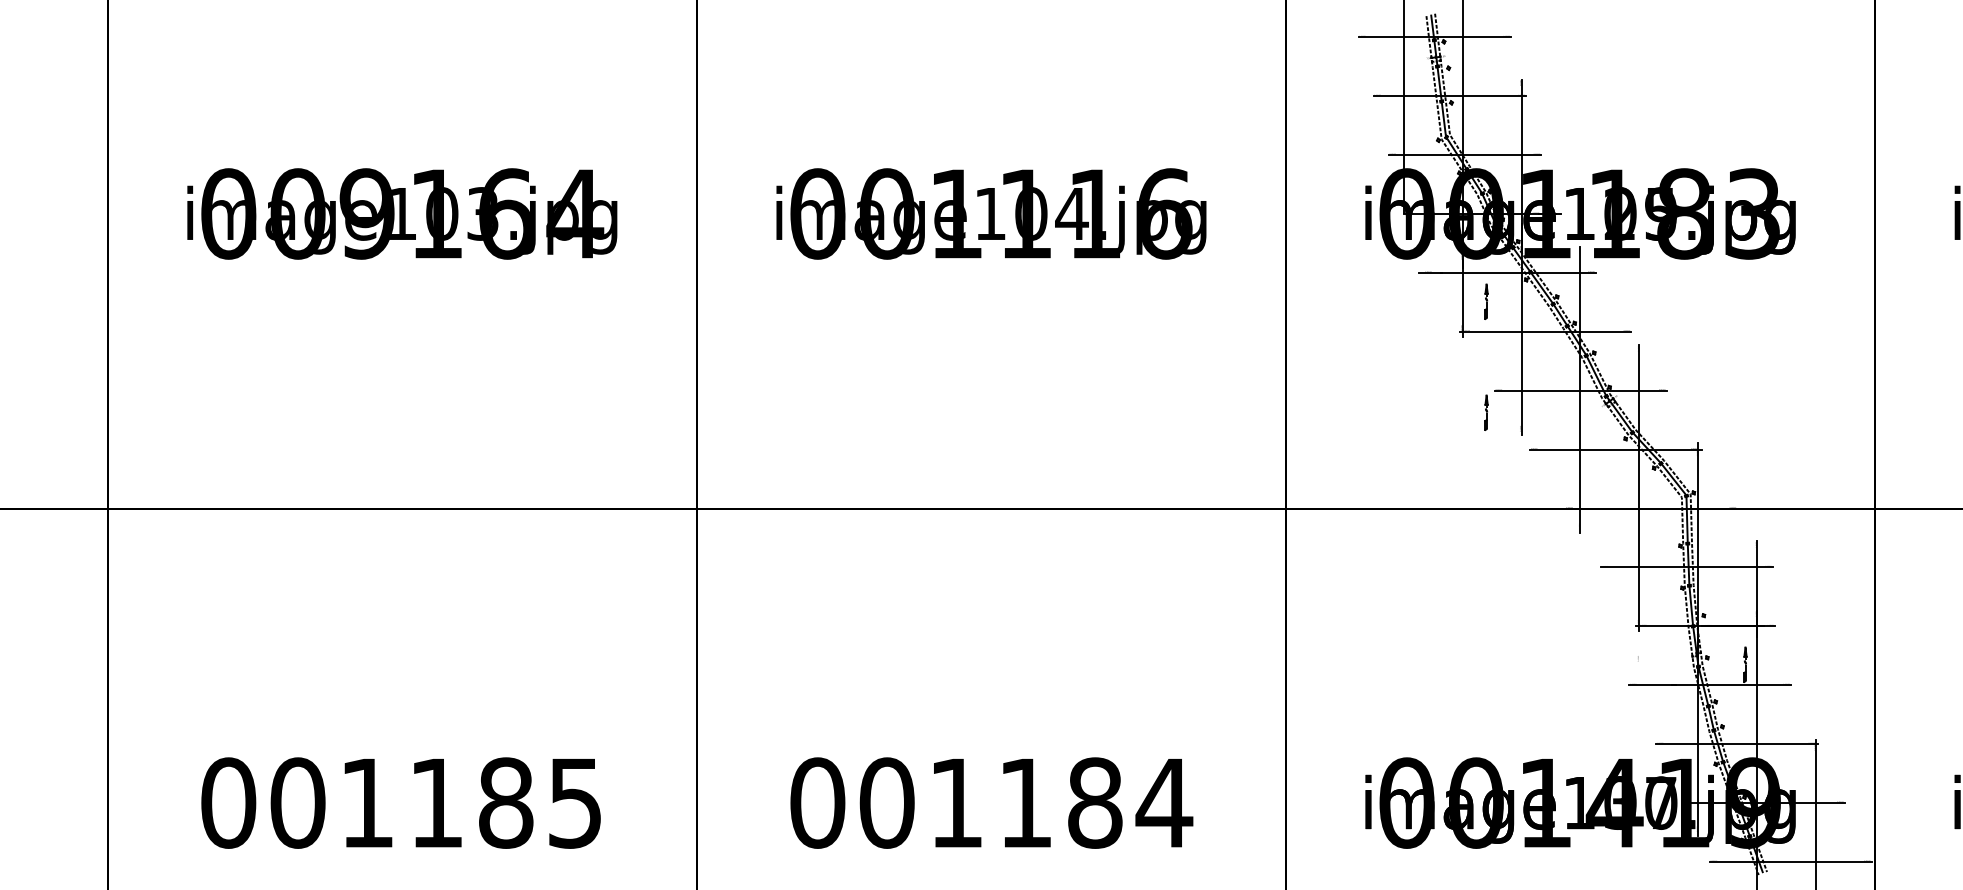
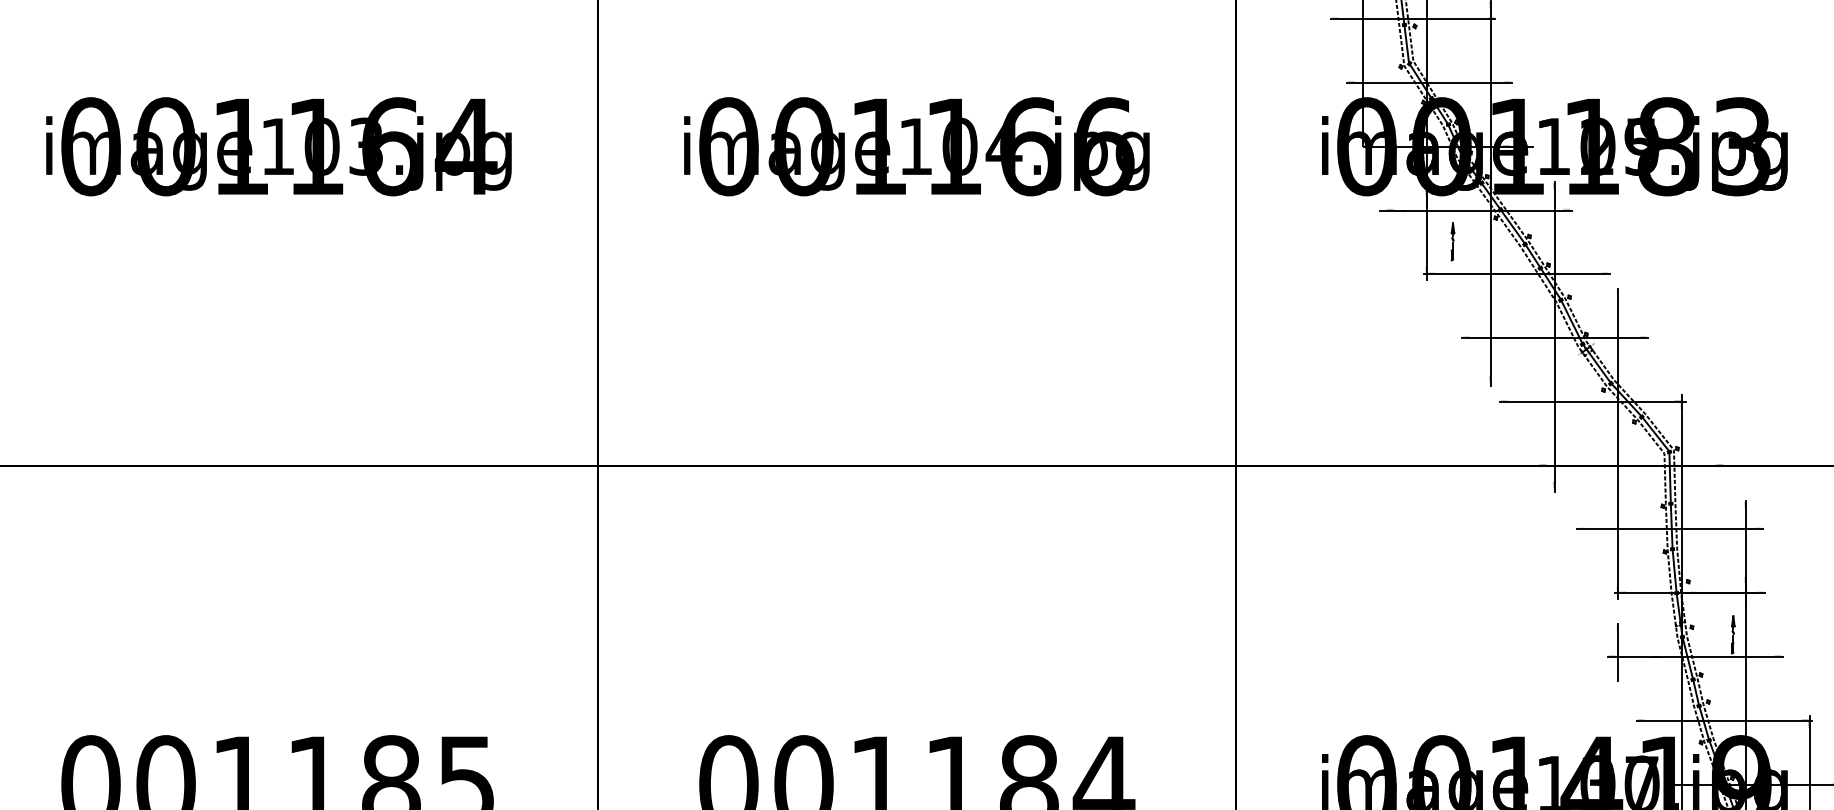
text: (366, 213) -> (240, 146), 009164 -> 001164
text: (1093, 213) -> (1027, 146), 001116 -> 001166
line: (1486, 412) -> (1452, 361), removed
line: (1639, 680) -> (1618, 651), added

